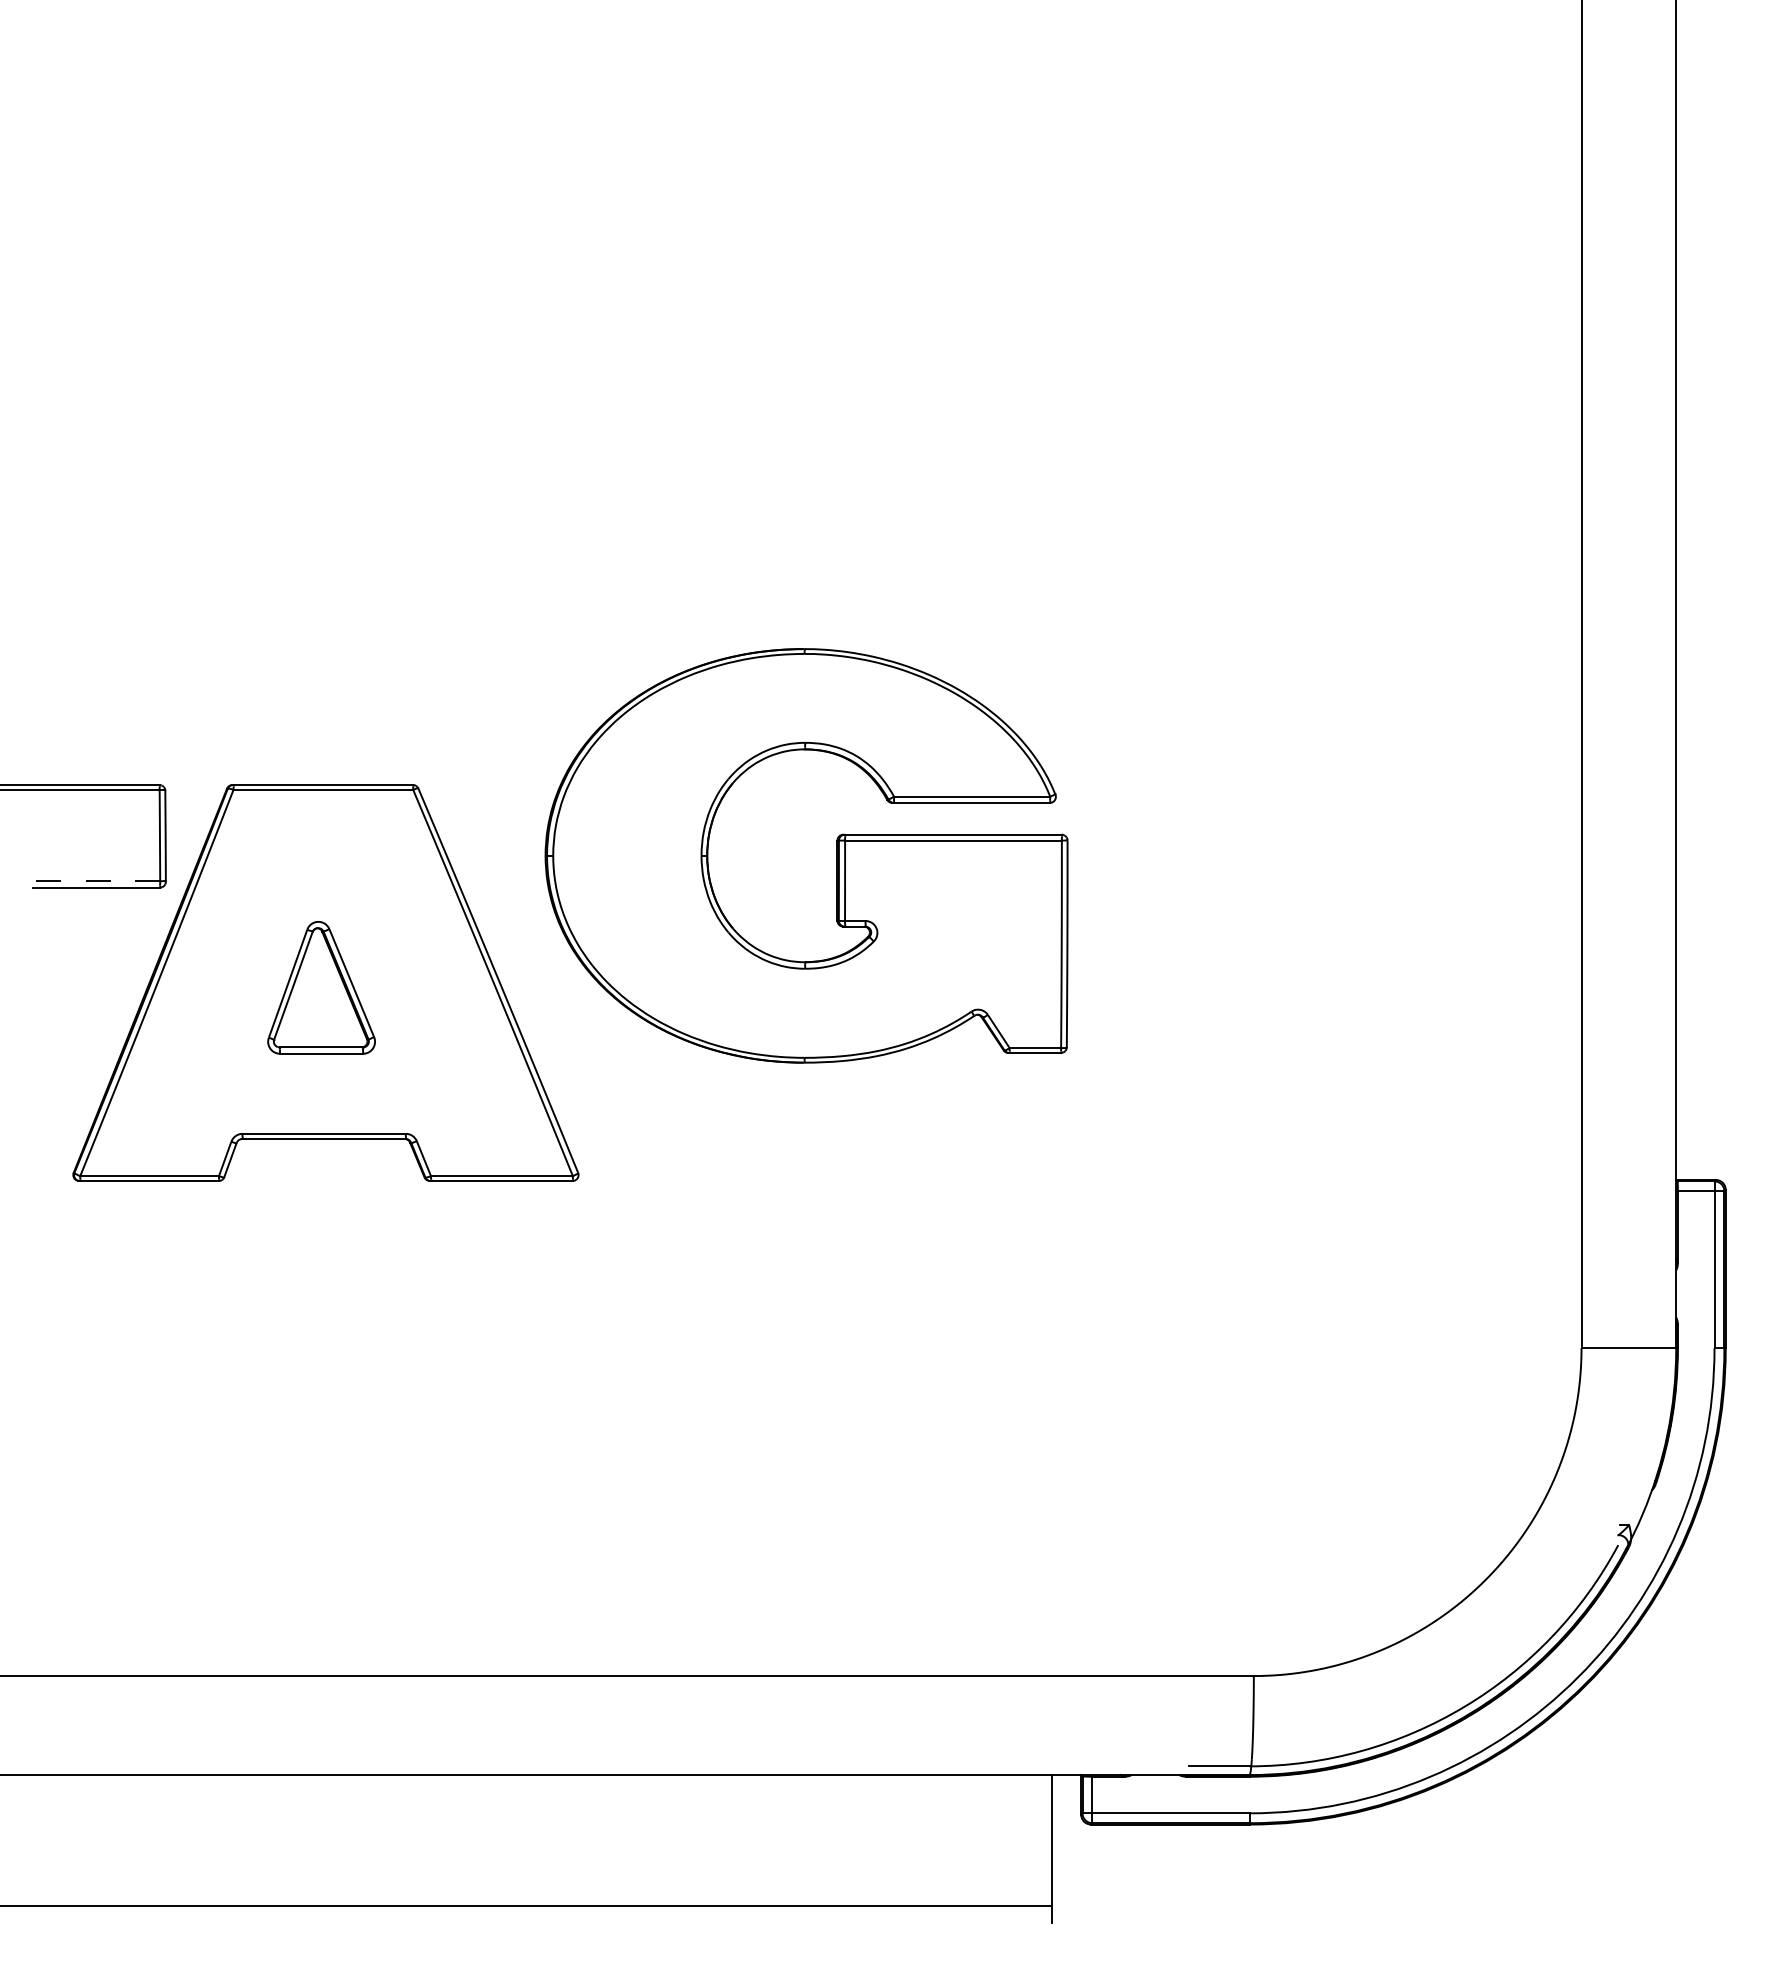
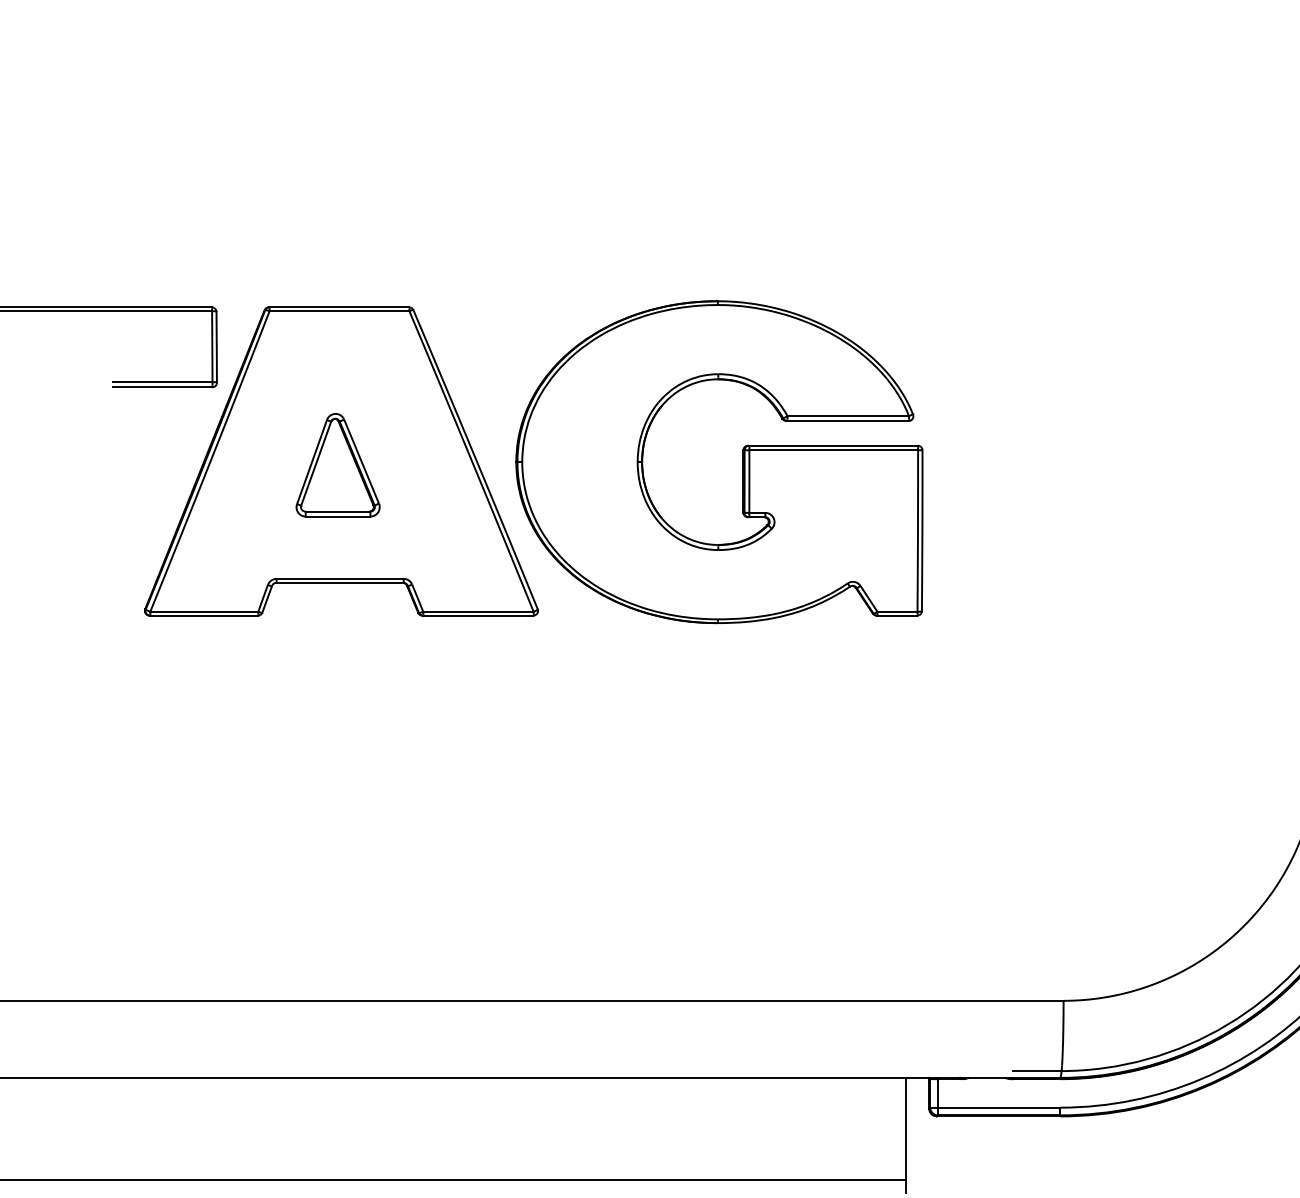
part: (836, 855) -> (742, 461), moved
line: (96, 881) -> (162, 382), dashed -> solid

